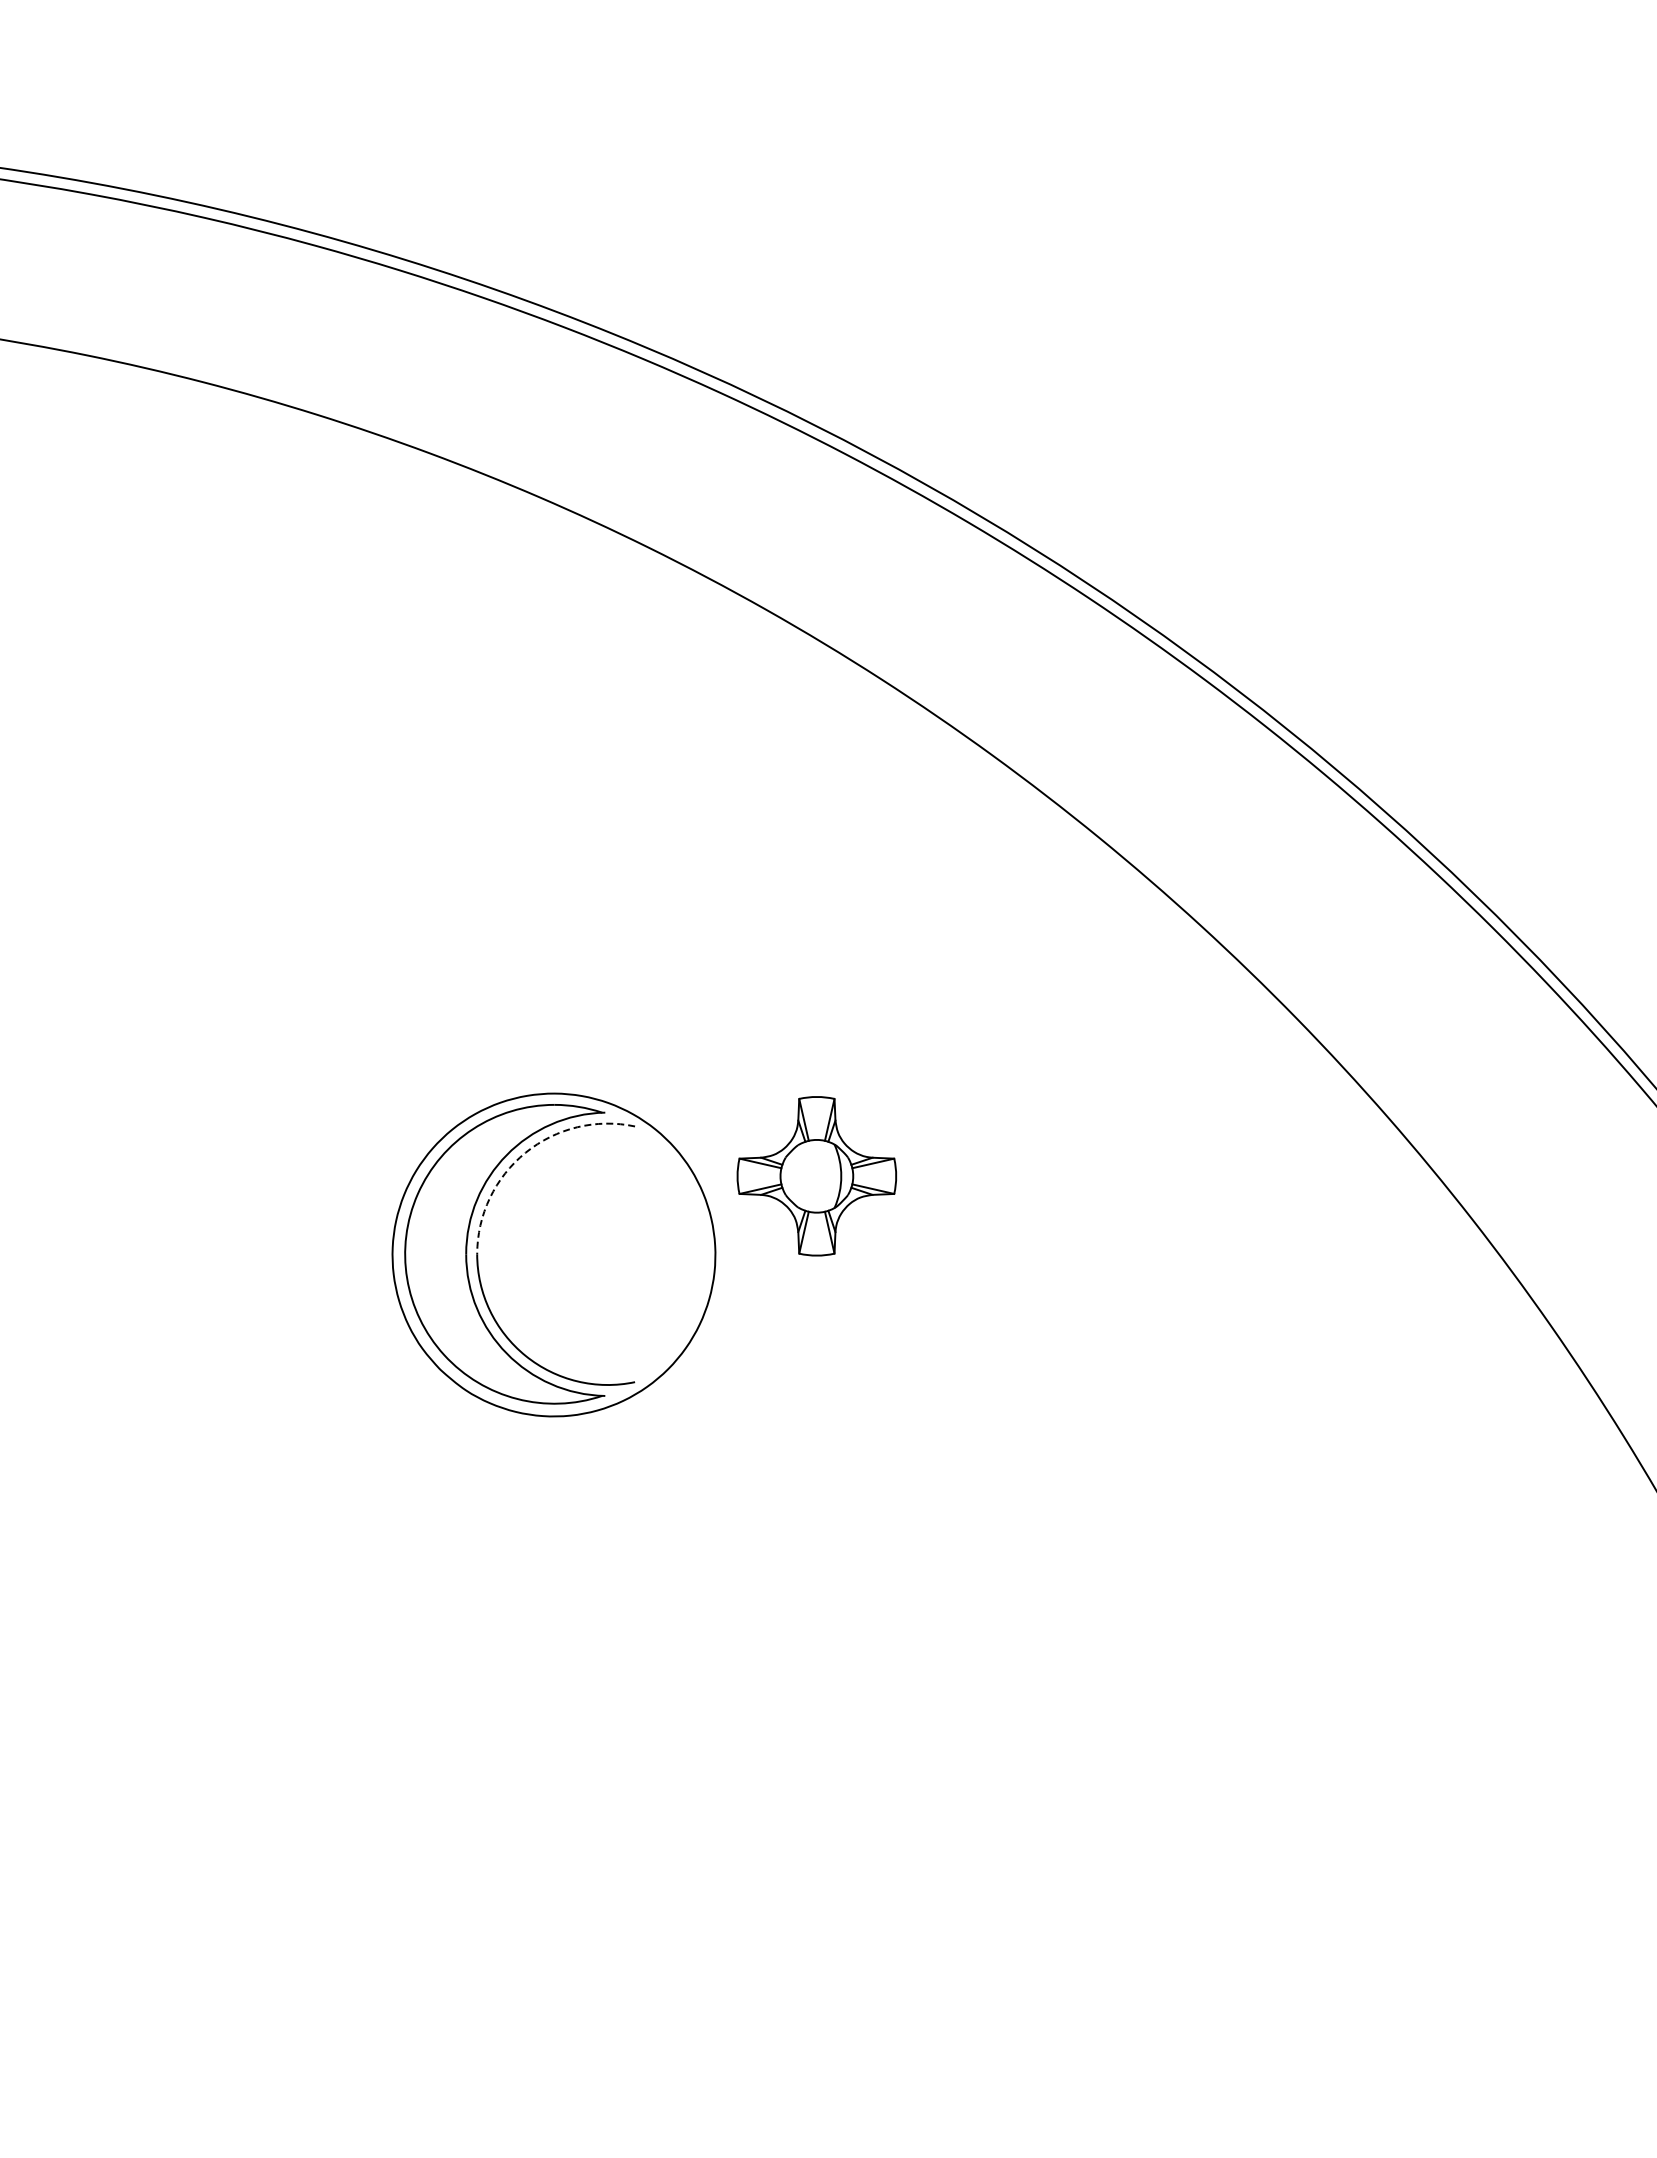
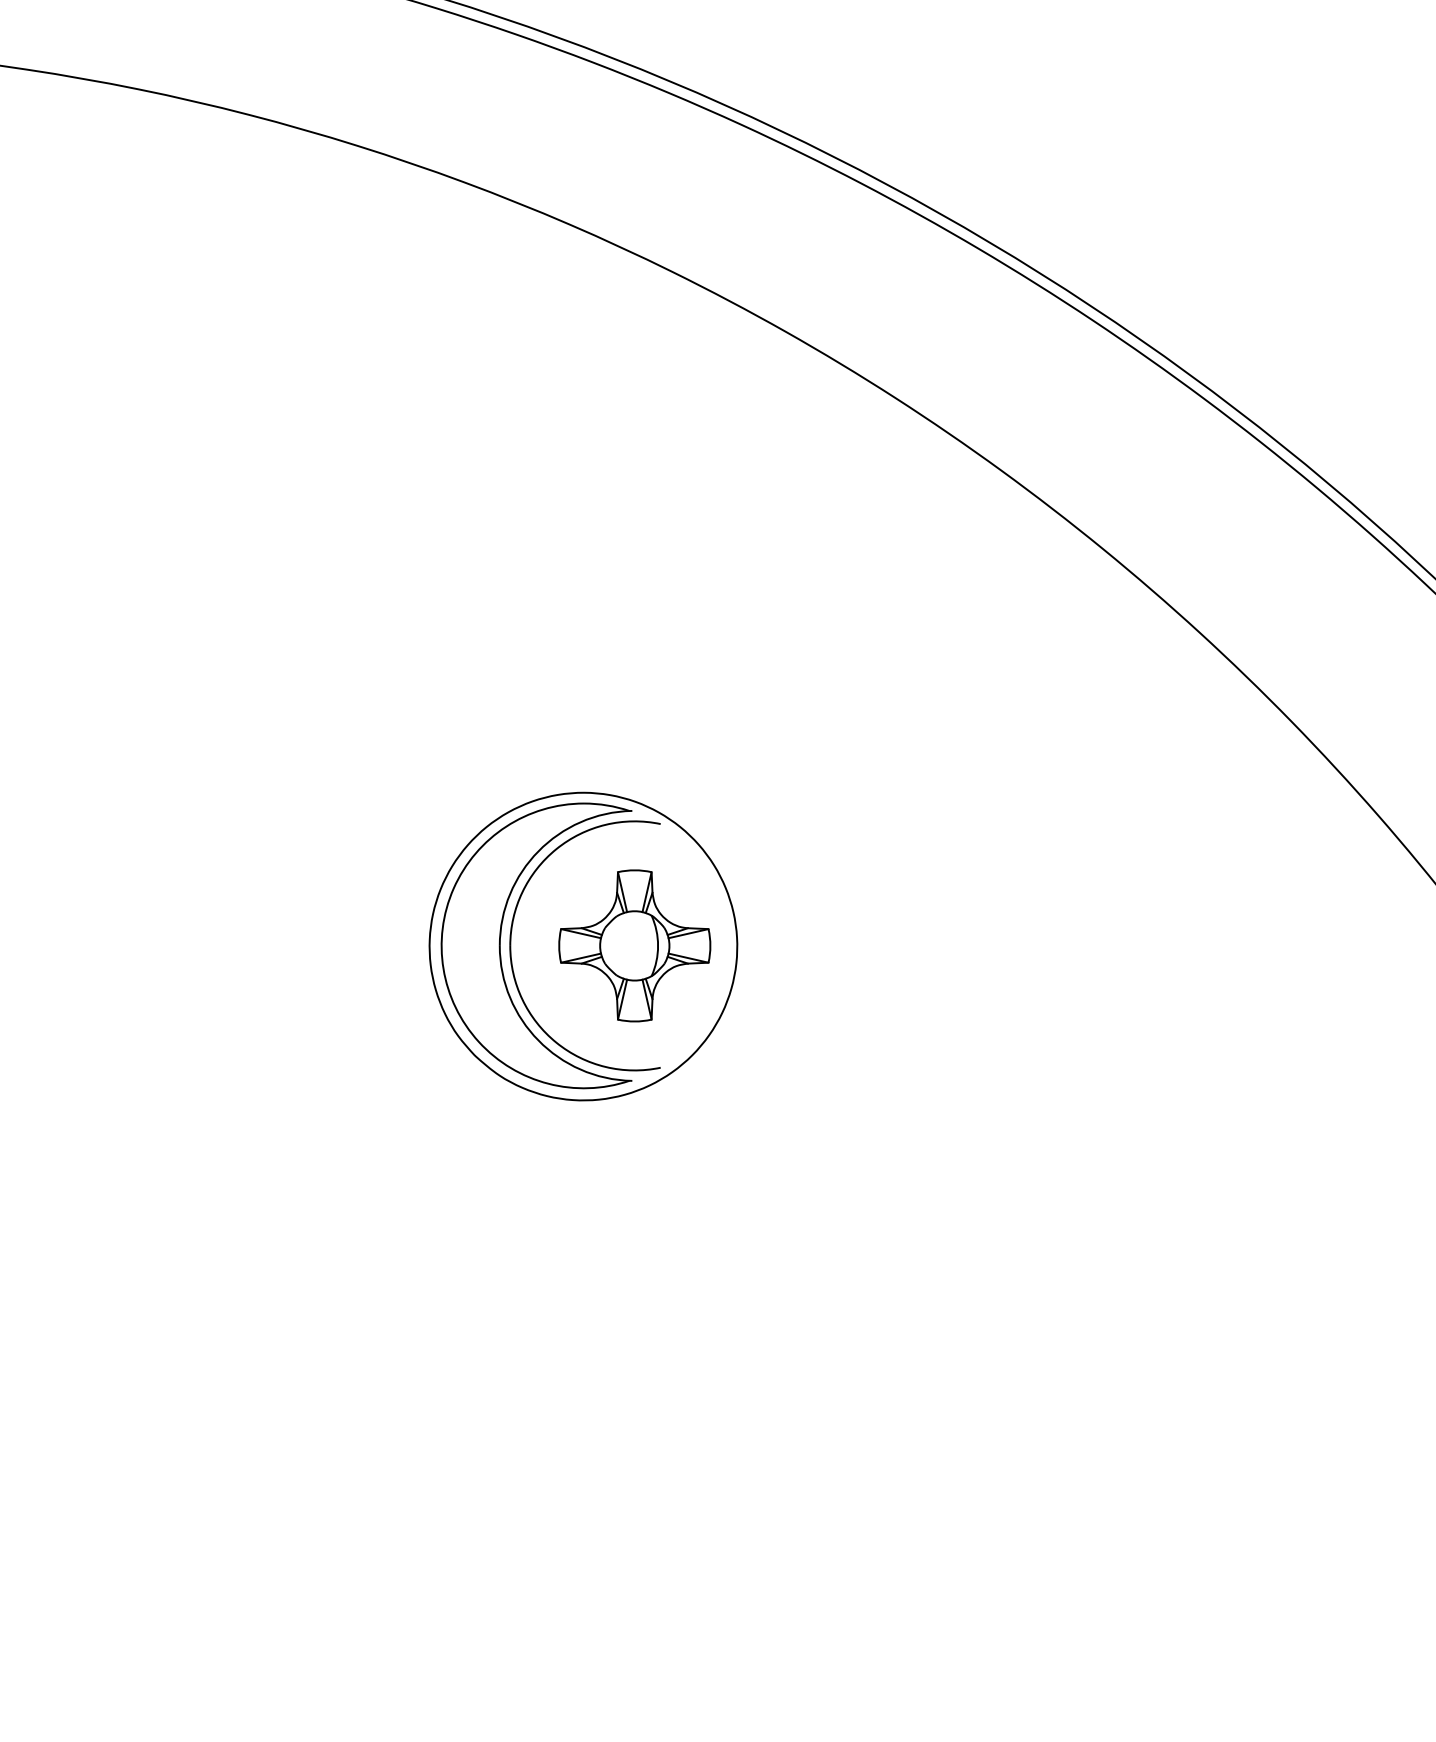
arc: (525, 1152) -> (556, 848), dashed -> solid
part: (816, 1176) -> (634, 946), moved

